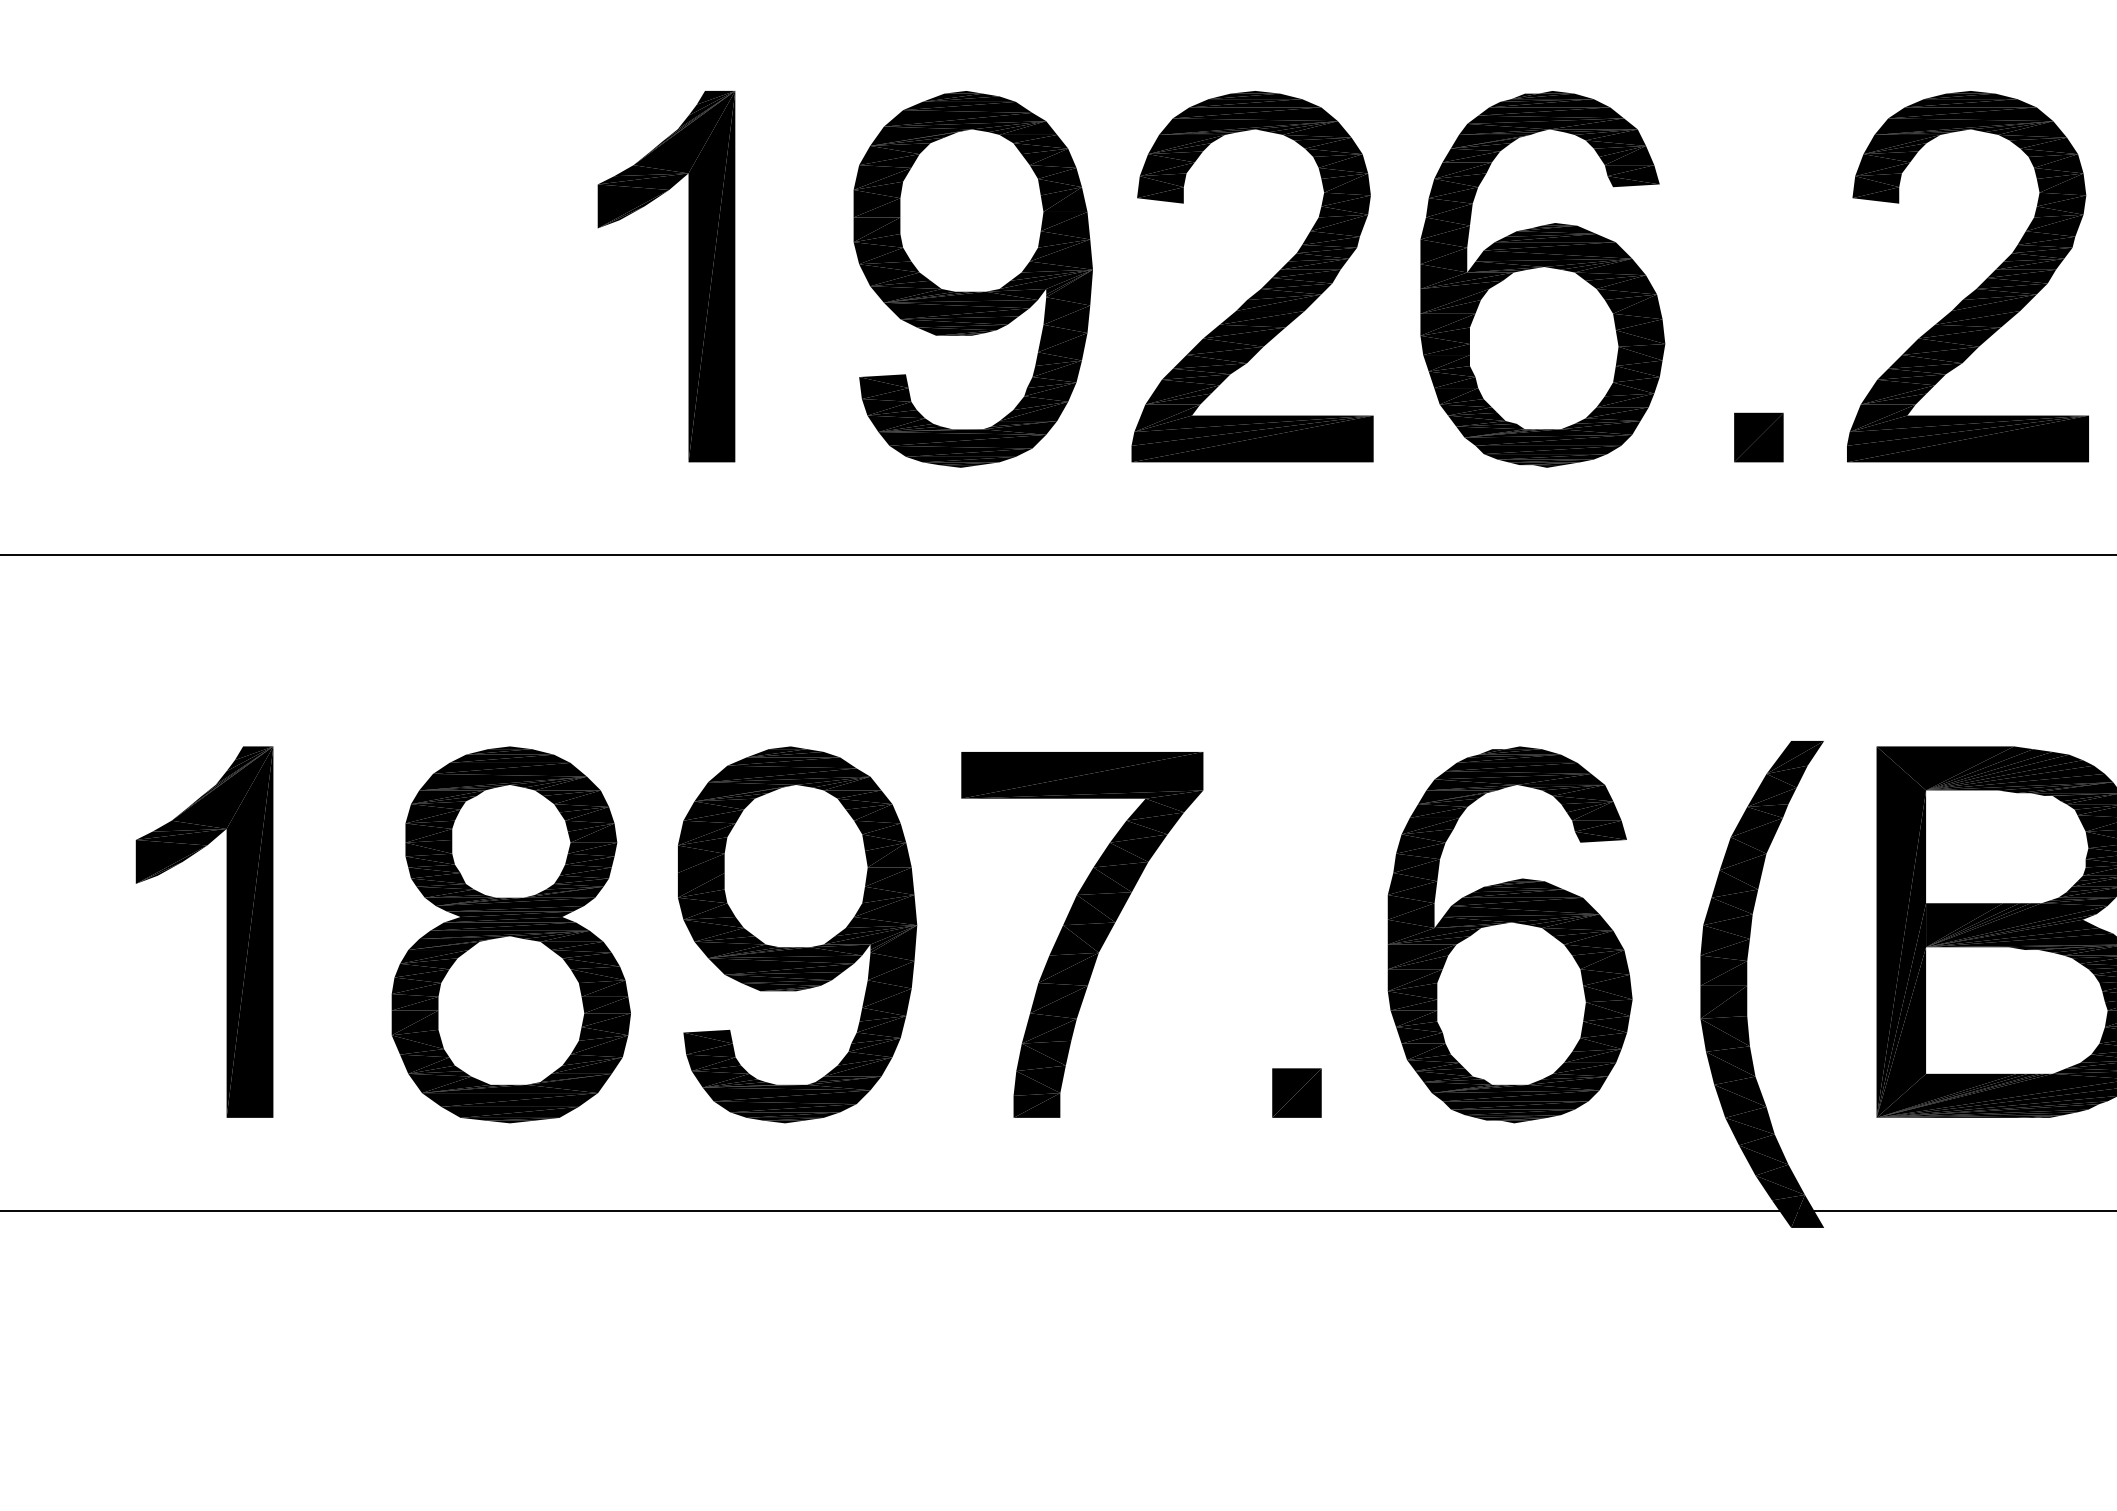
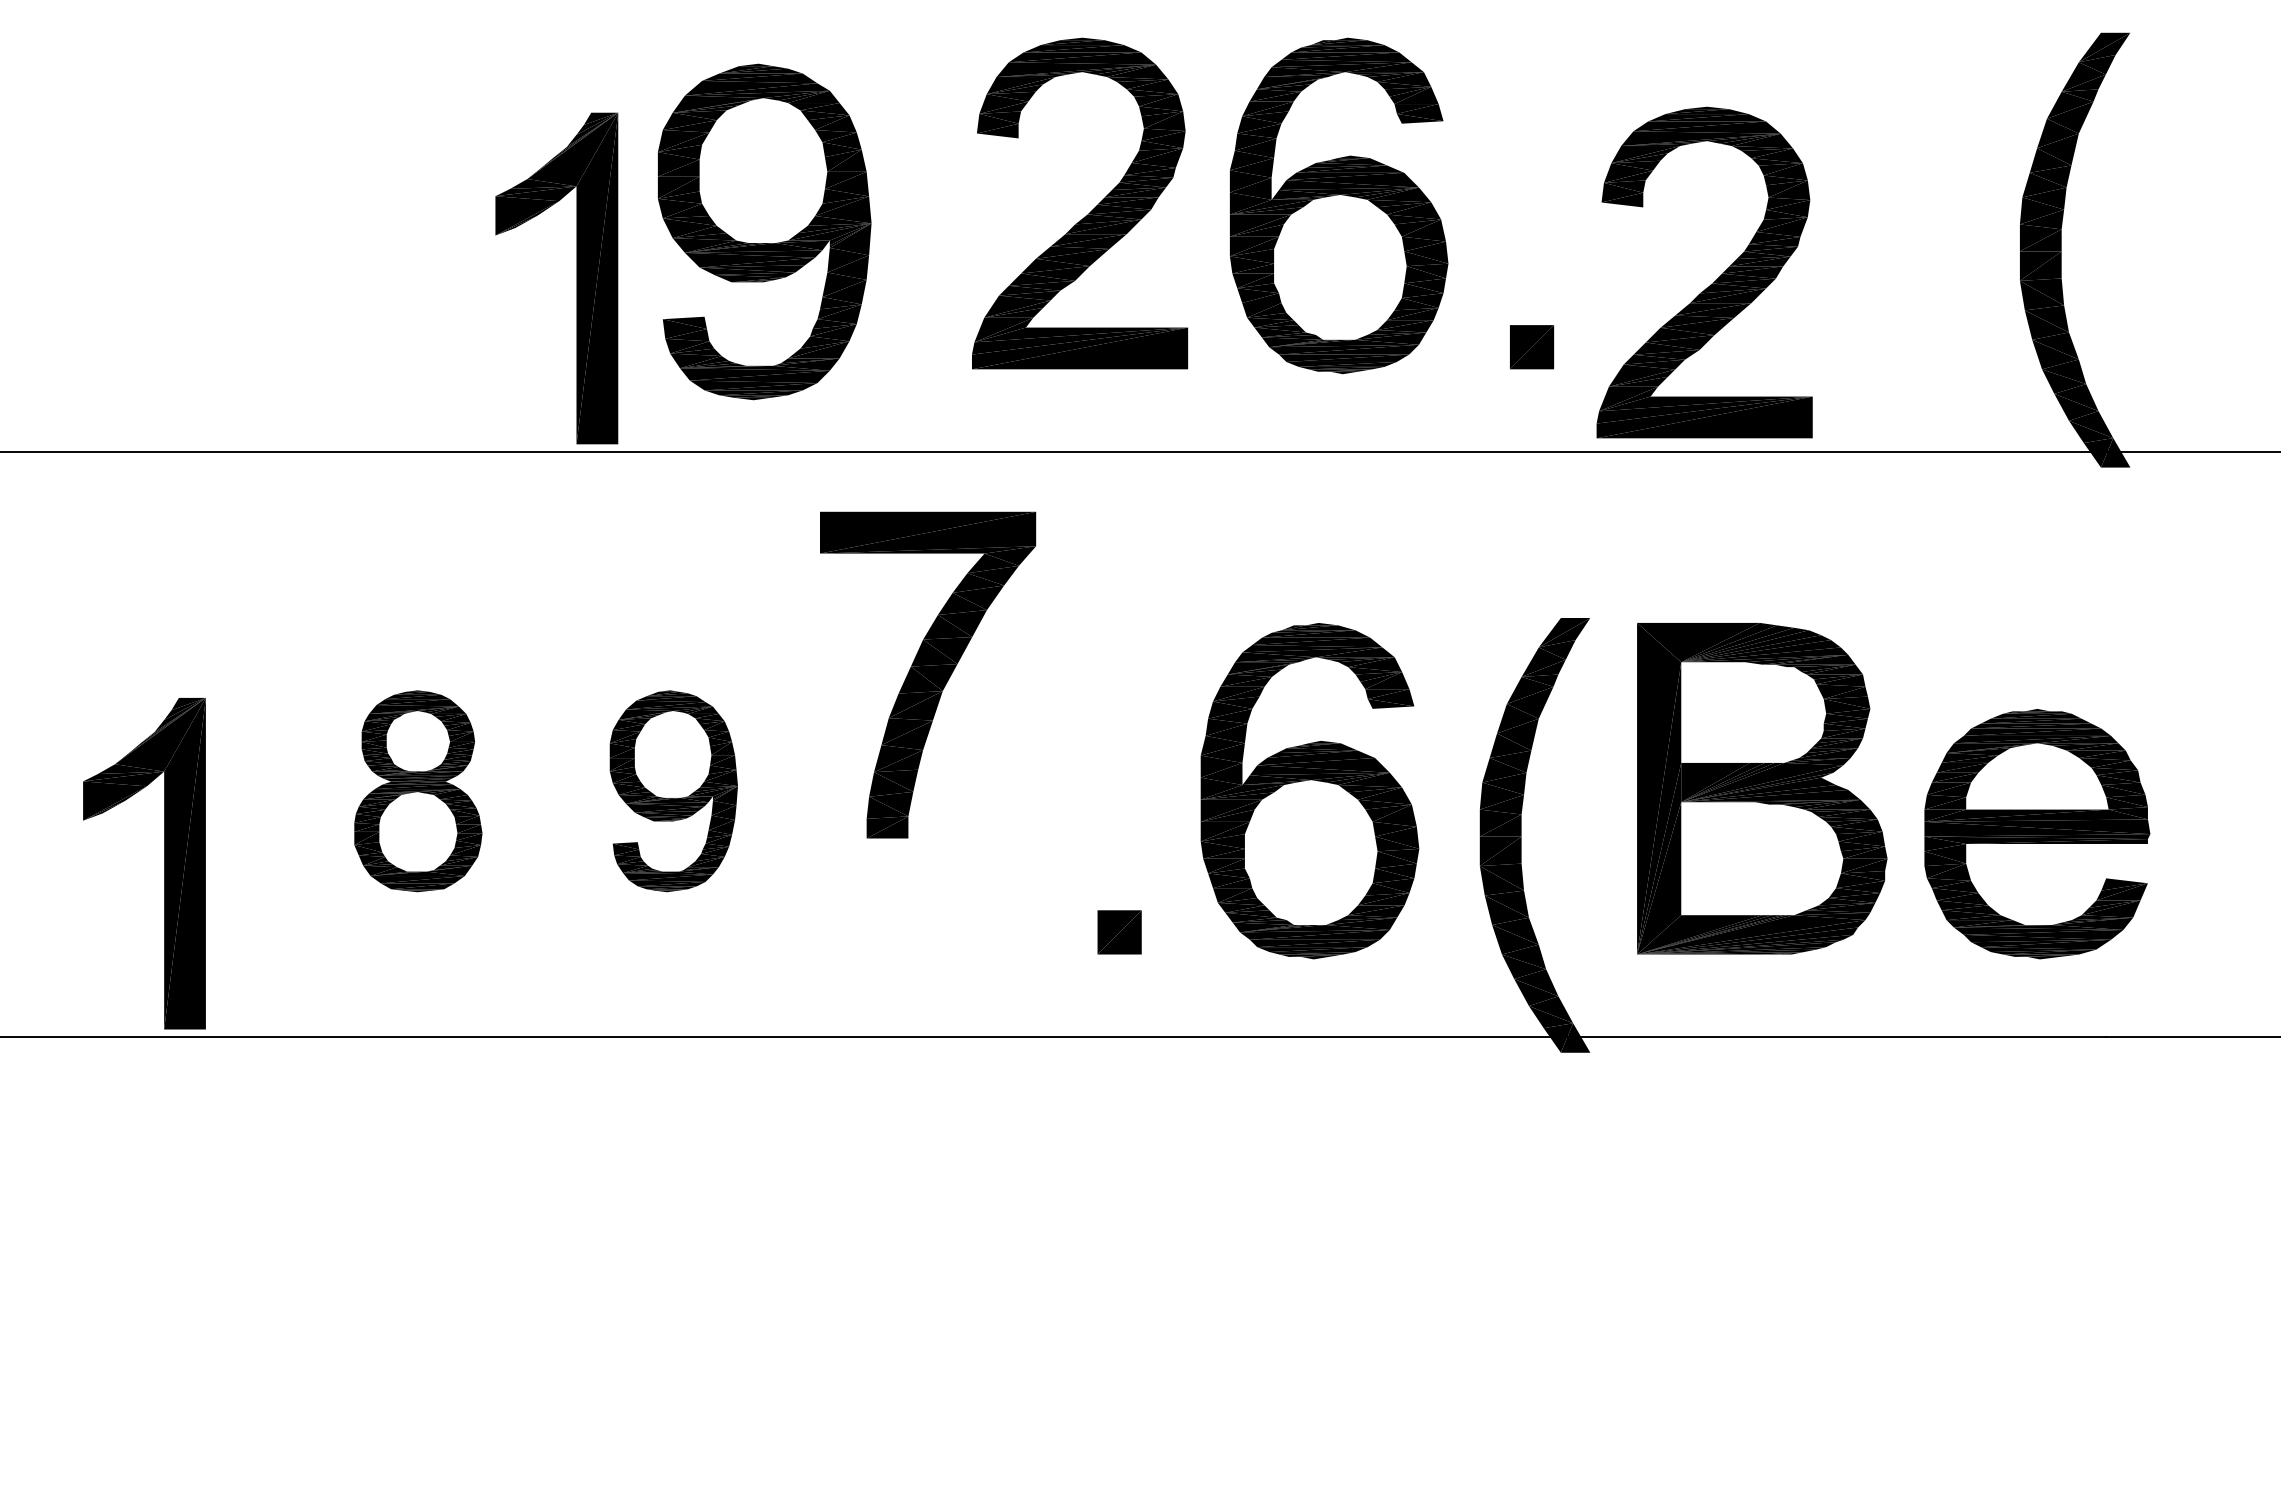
part: (688, 276) -> (576, 278), moved
part: (973, 278) -> (764, 231), moved
part: (1974, 290) -> (1710, 284), moved
part: (227, 931) -> (164, 863), moved
part: (1082, 934) -> (928, 674), moved
part: (511, 935) -> (418, 791), size x0.6
part: (797, 935) -> (673, 791), size x0.6

